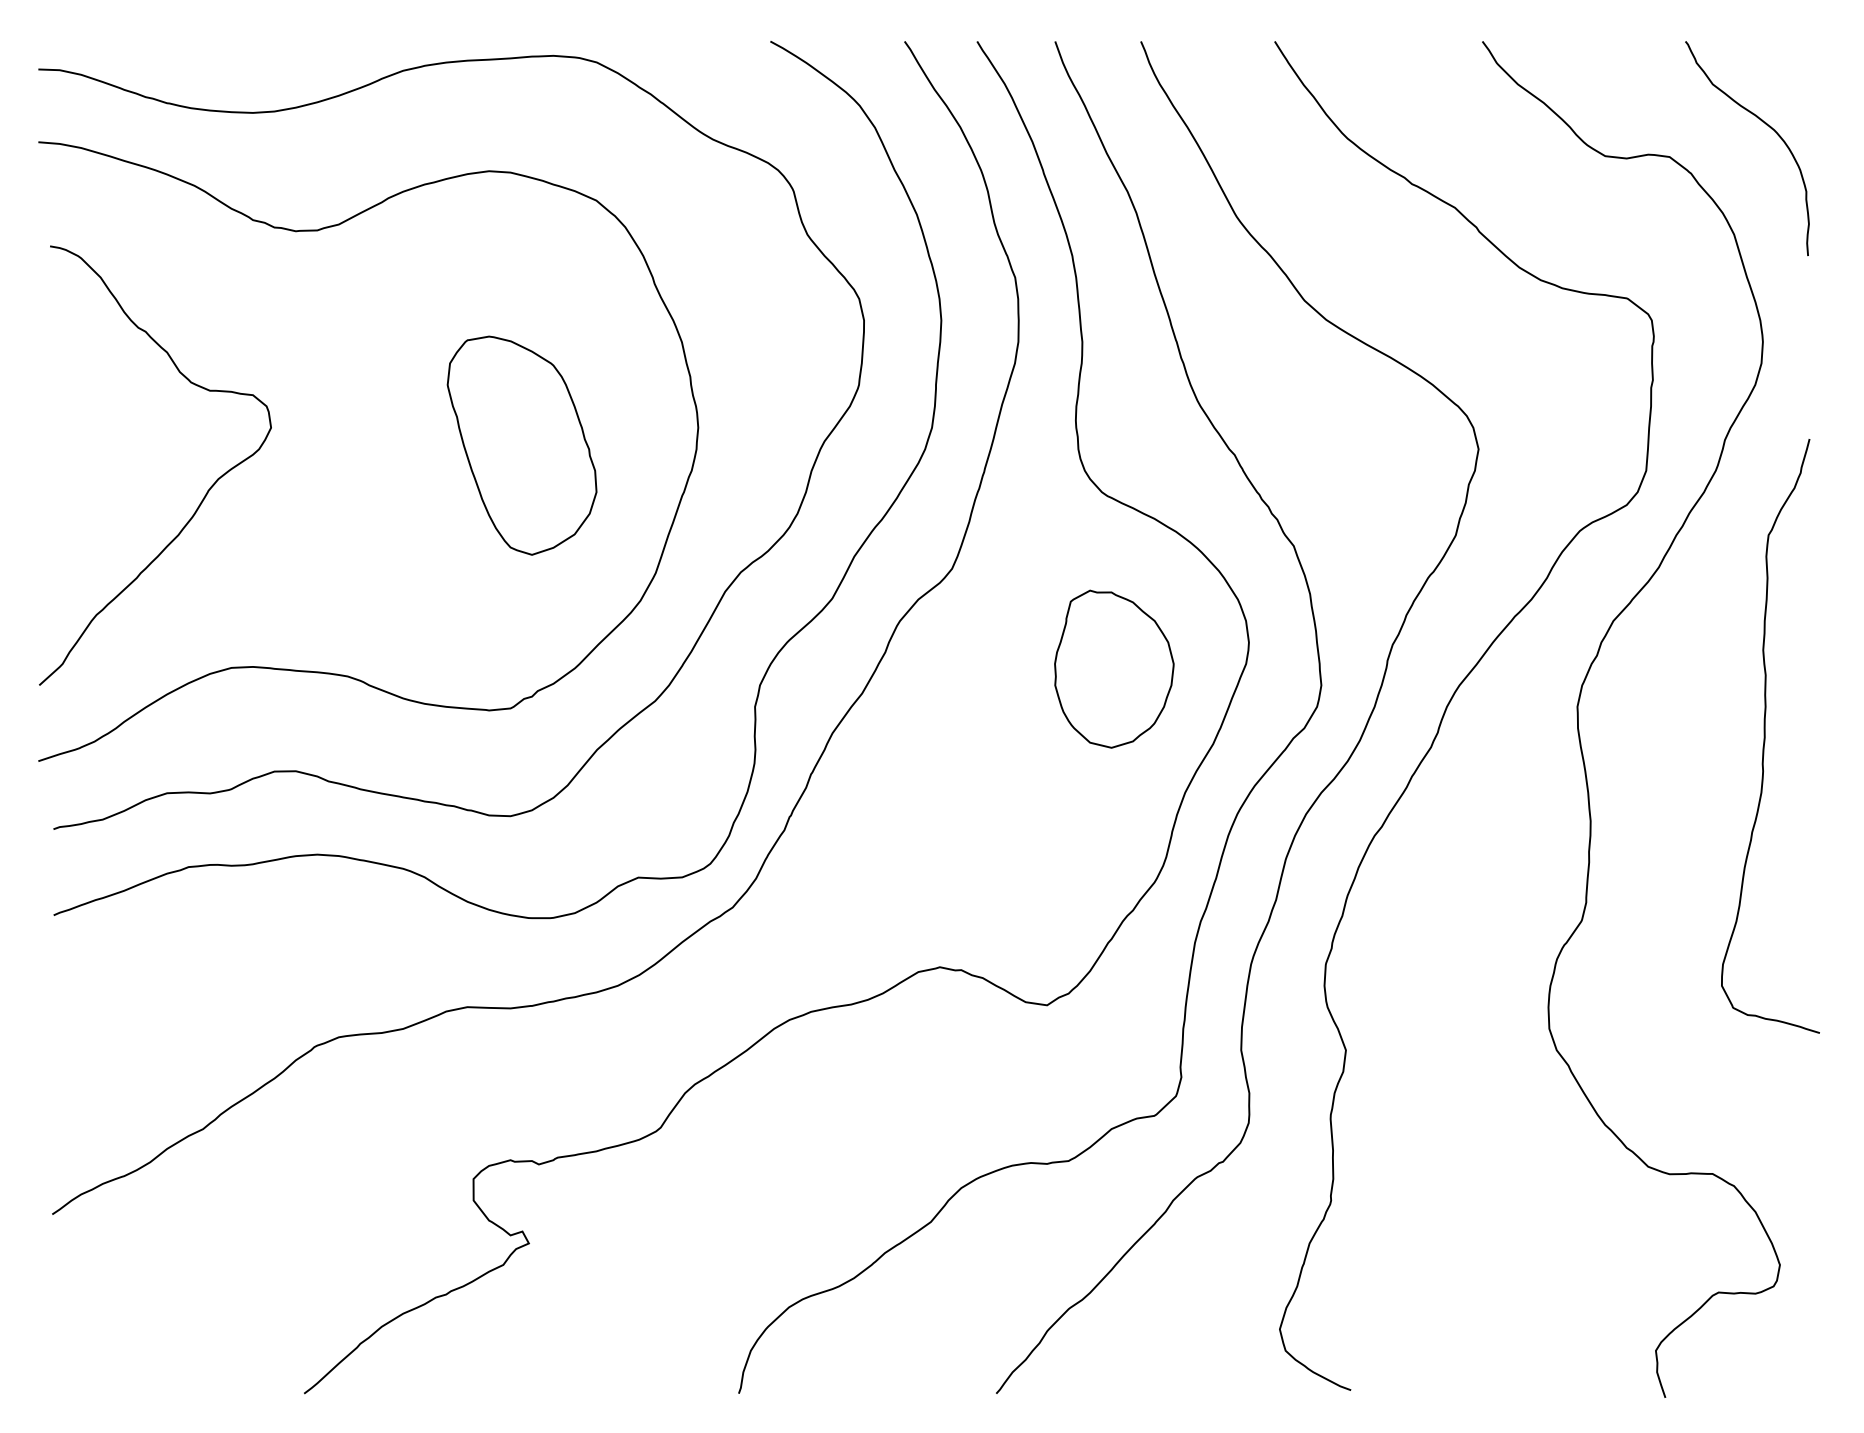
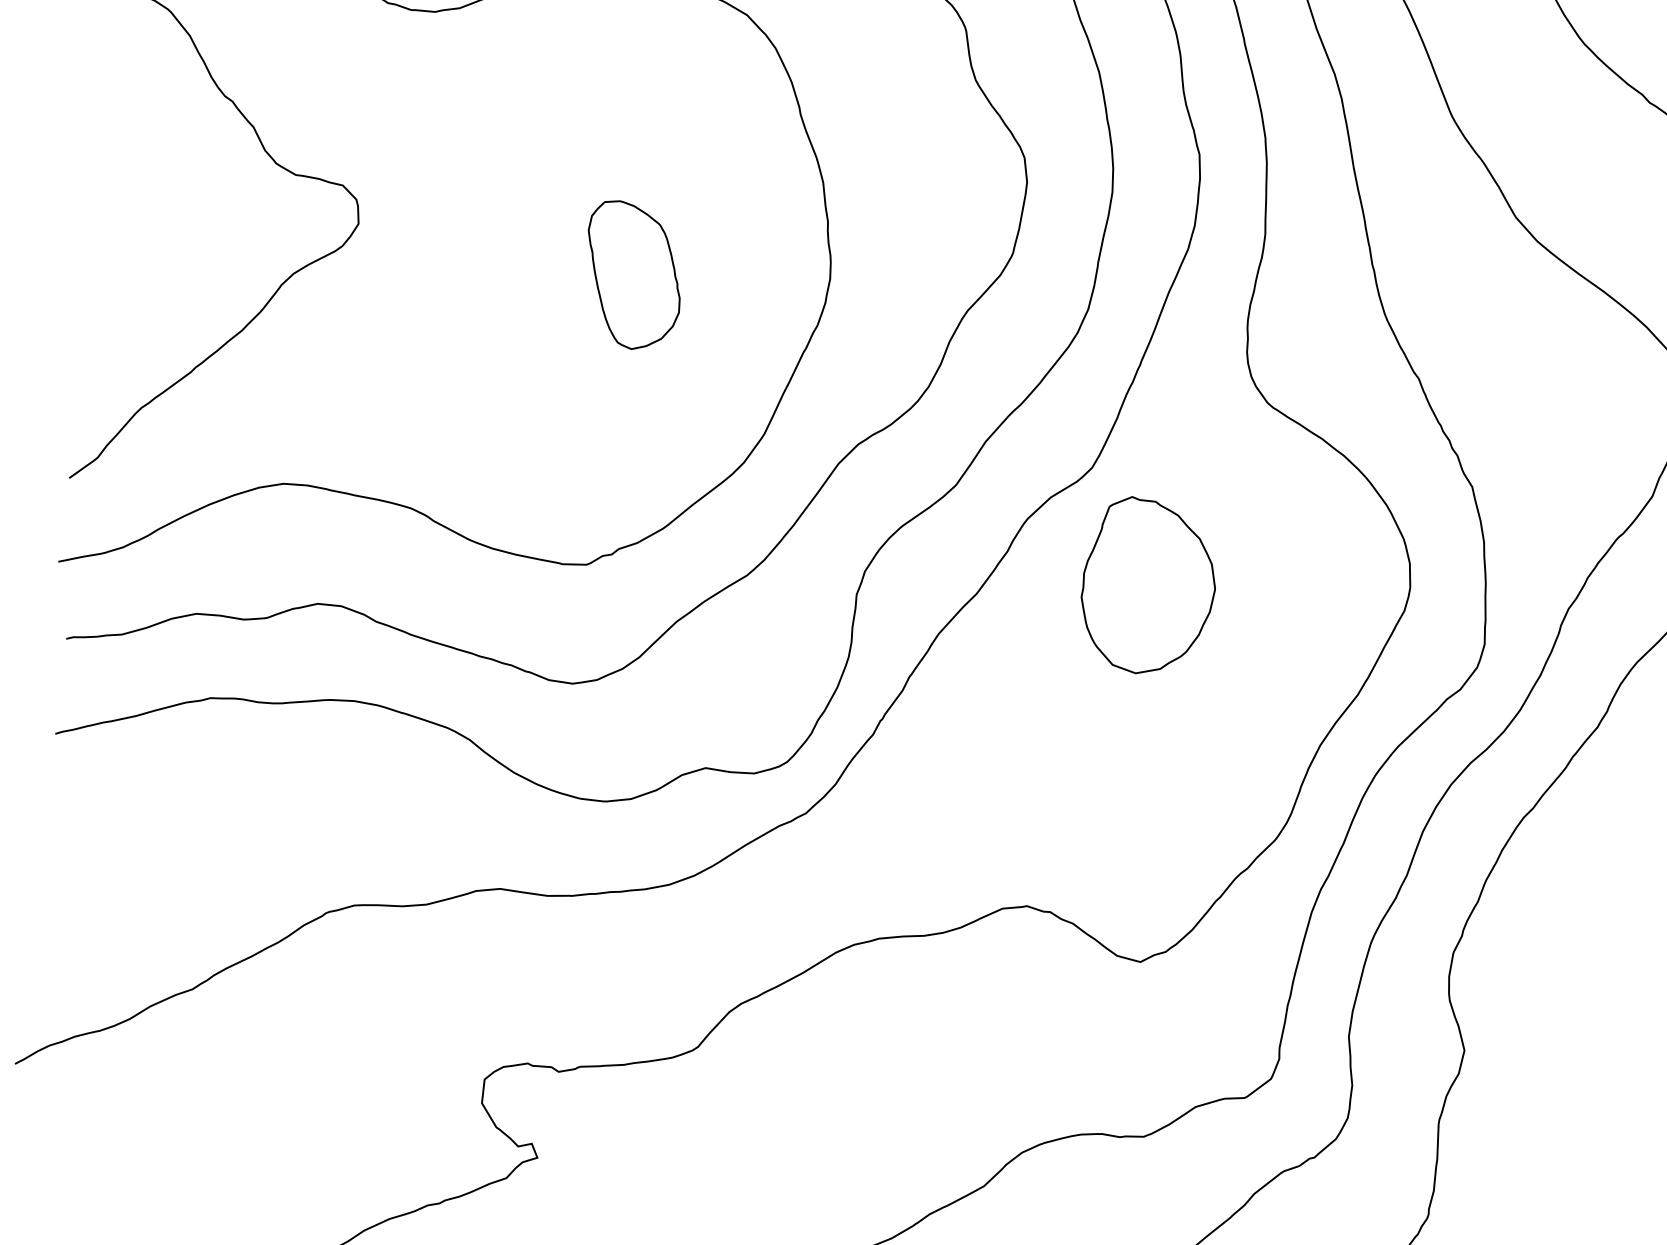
part: (521, 445) -> (632, 275), size x0.6
part: (1114, 668) -> (1149, 586), moved

